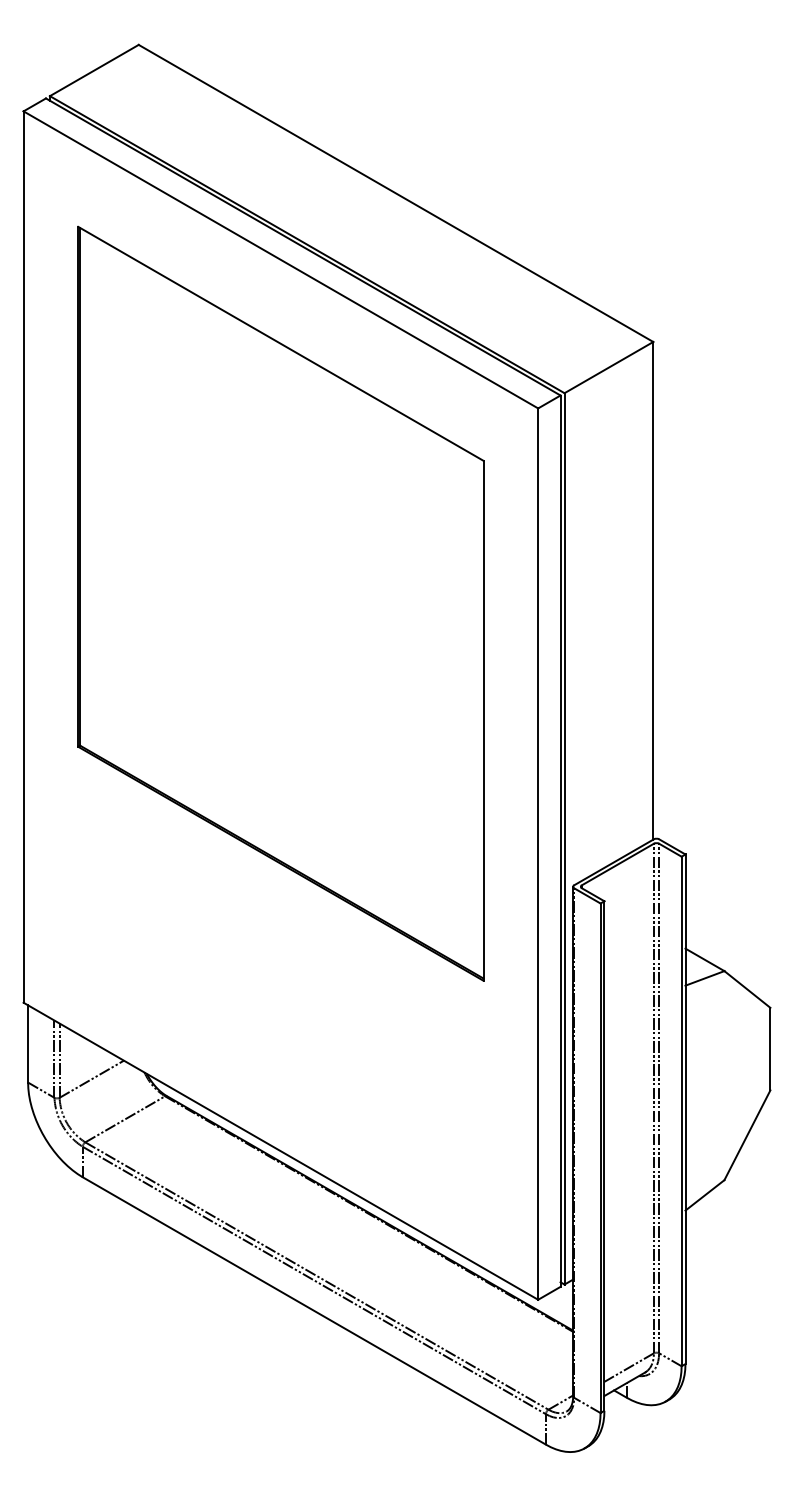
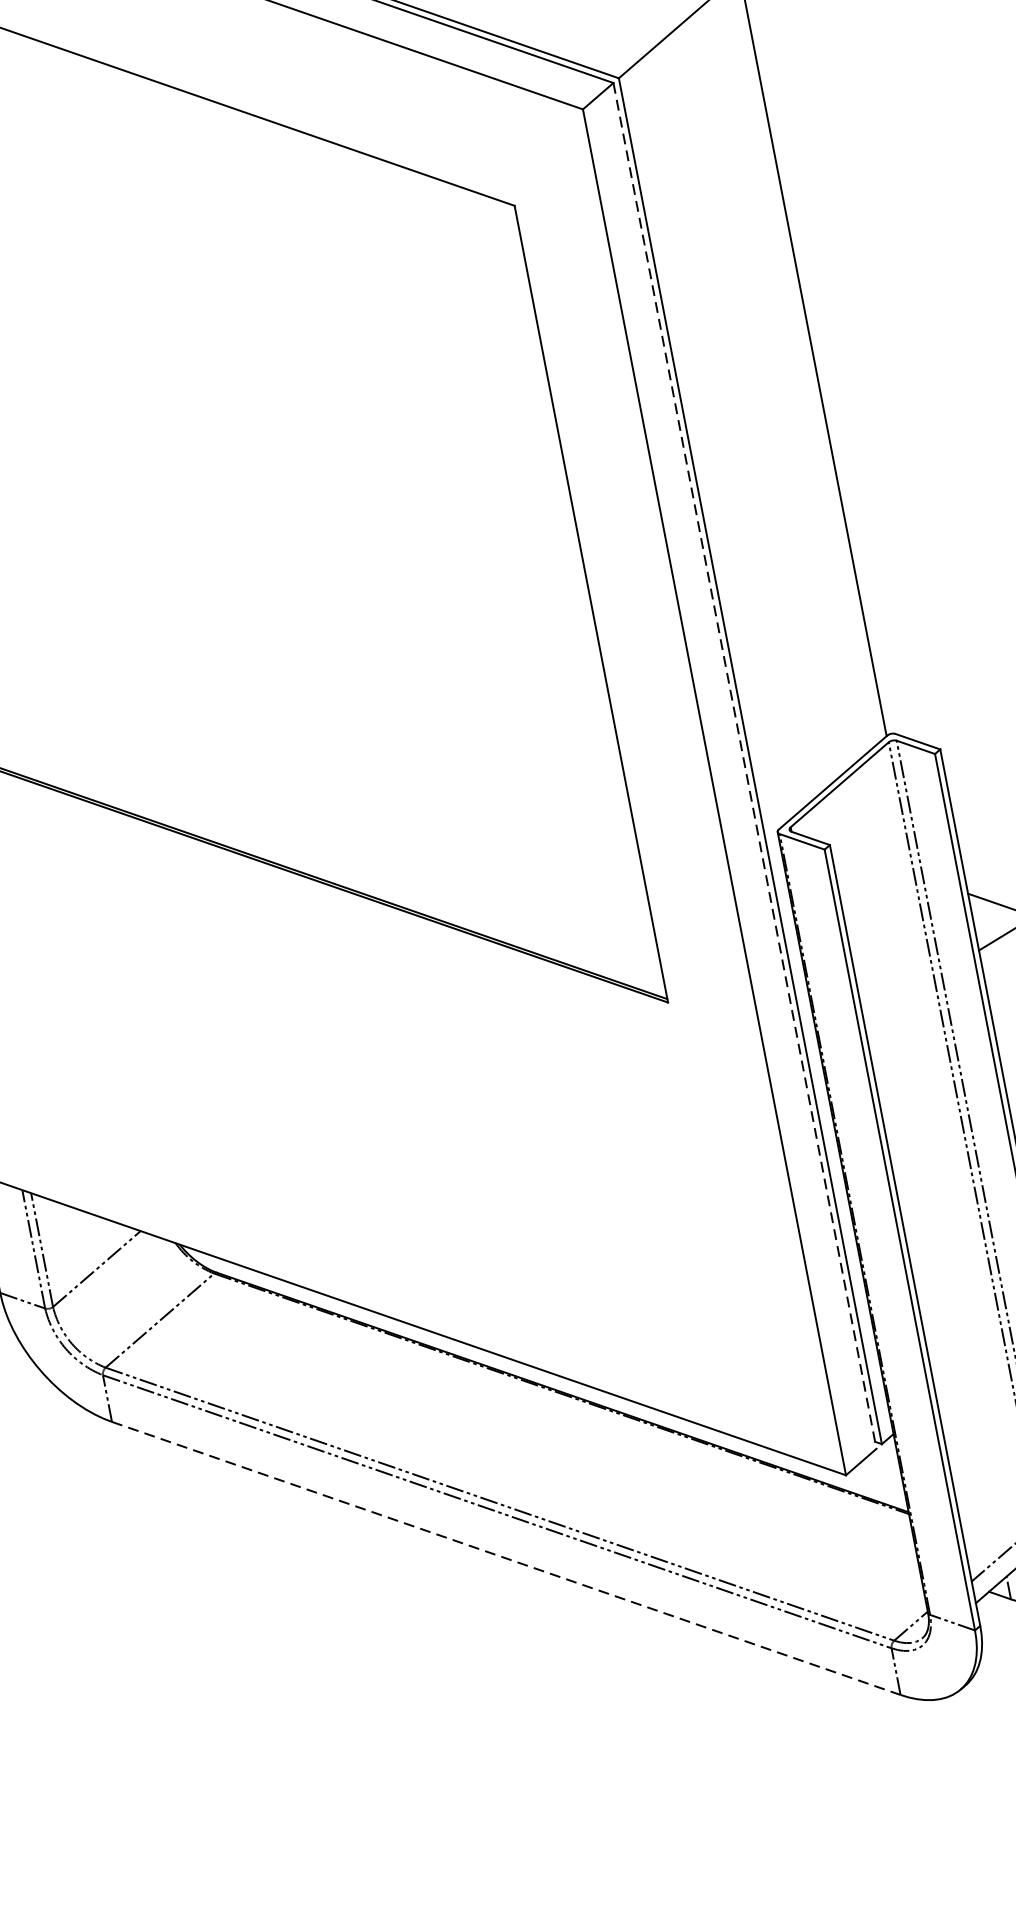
line: (560, 841) -> (744, 766), solid -> dashed
line: (314, 1311) -> (506, 1559), solid -> dashed

